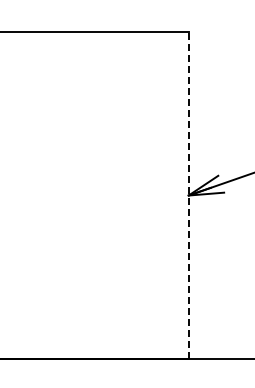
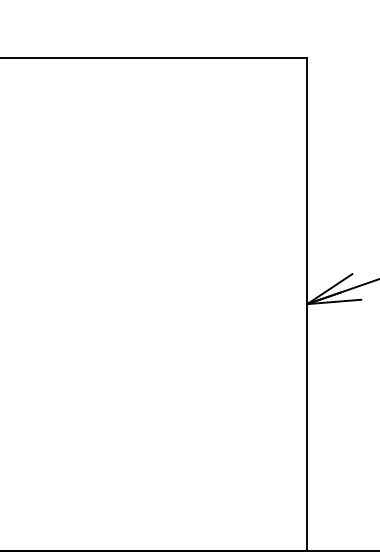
line: (188, 195) -> (307, 304), dashed -> solid

